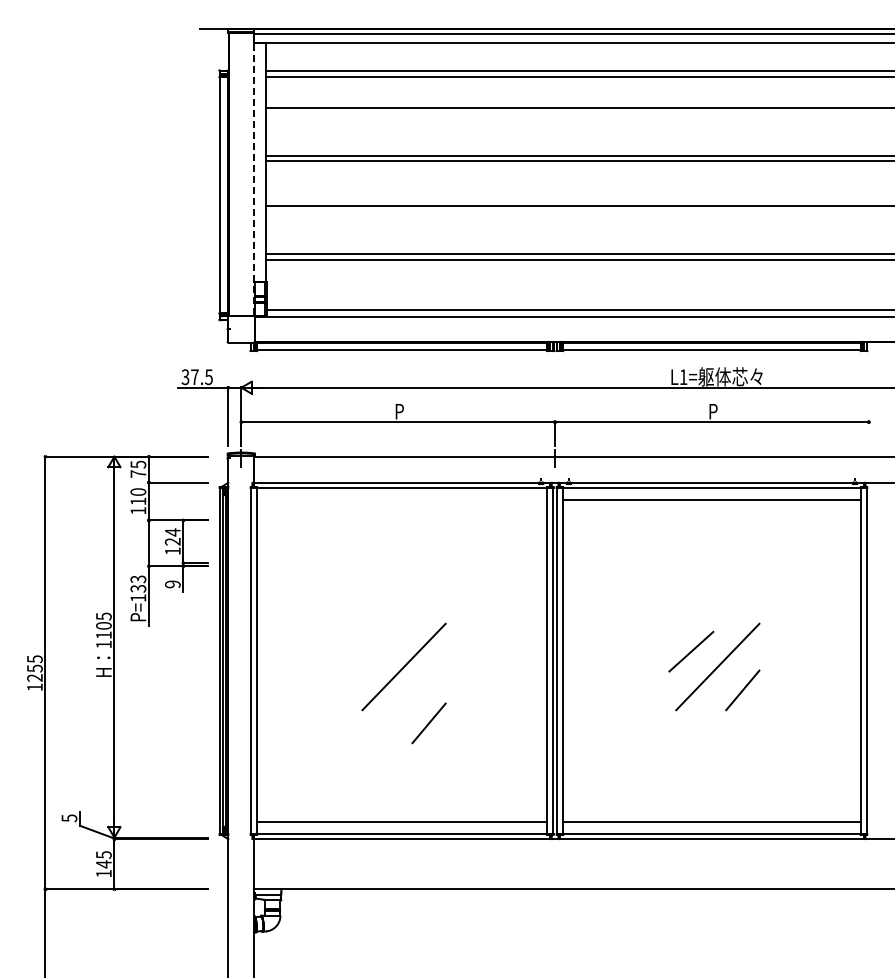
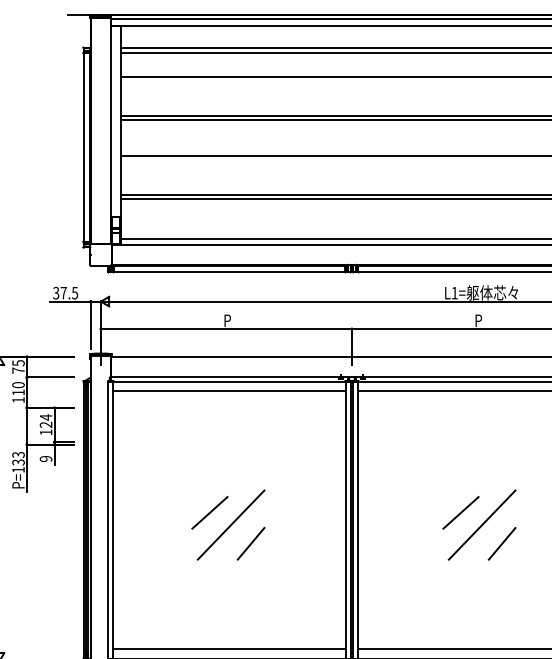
line: (253, 174) -> (110, 130), dashed -> solid
line: (402, 499) -> (229, 391), added
line: (377, 651) -> (209, 512), added
line: (428, 723) -> (250, 543), moved

